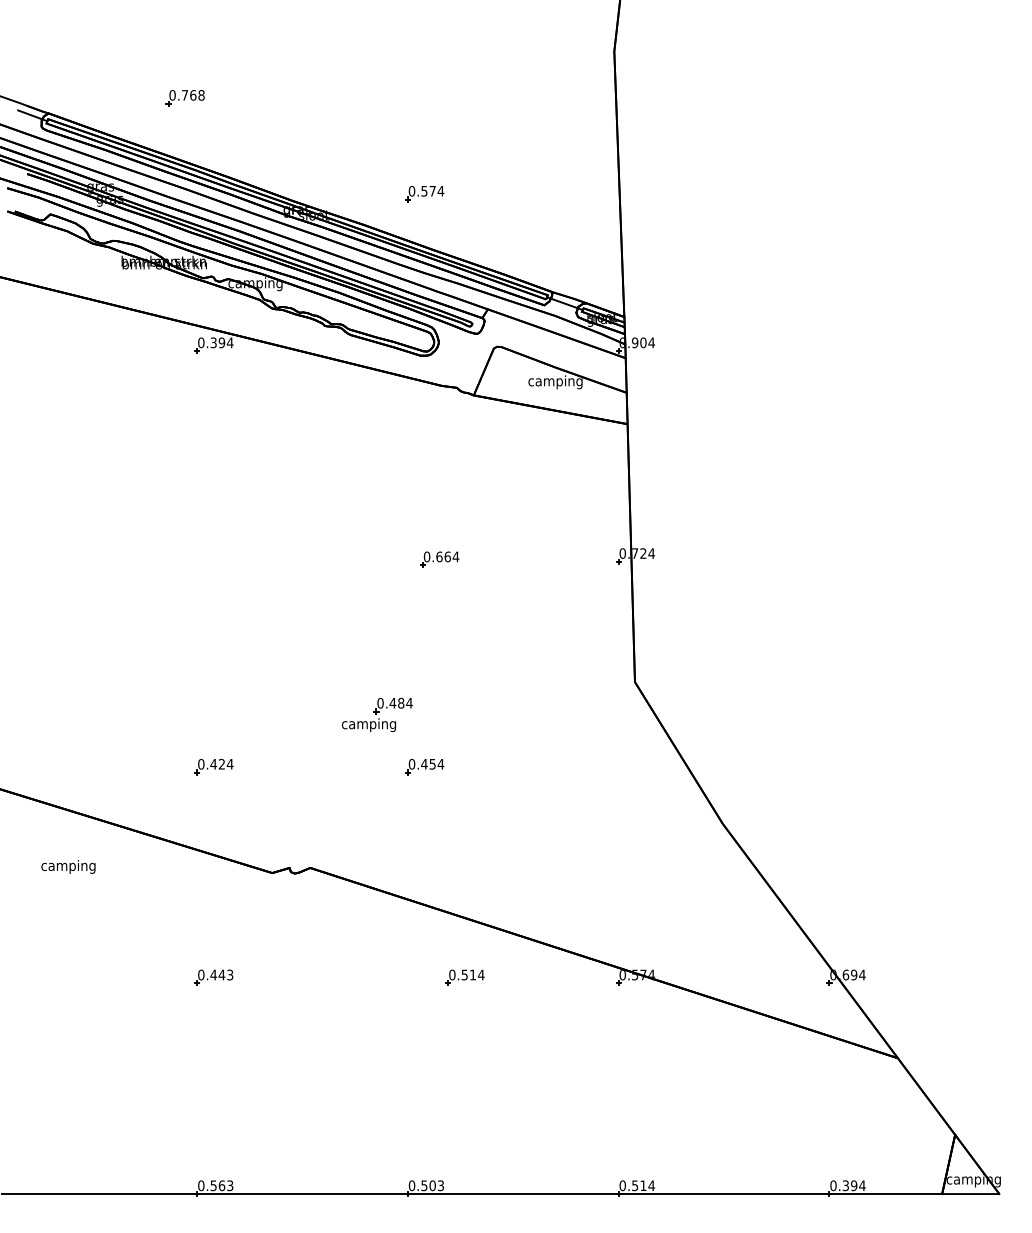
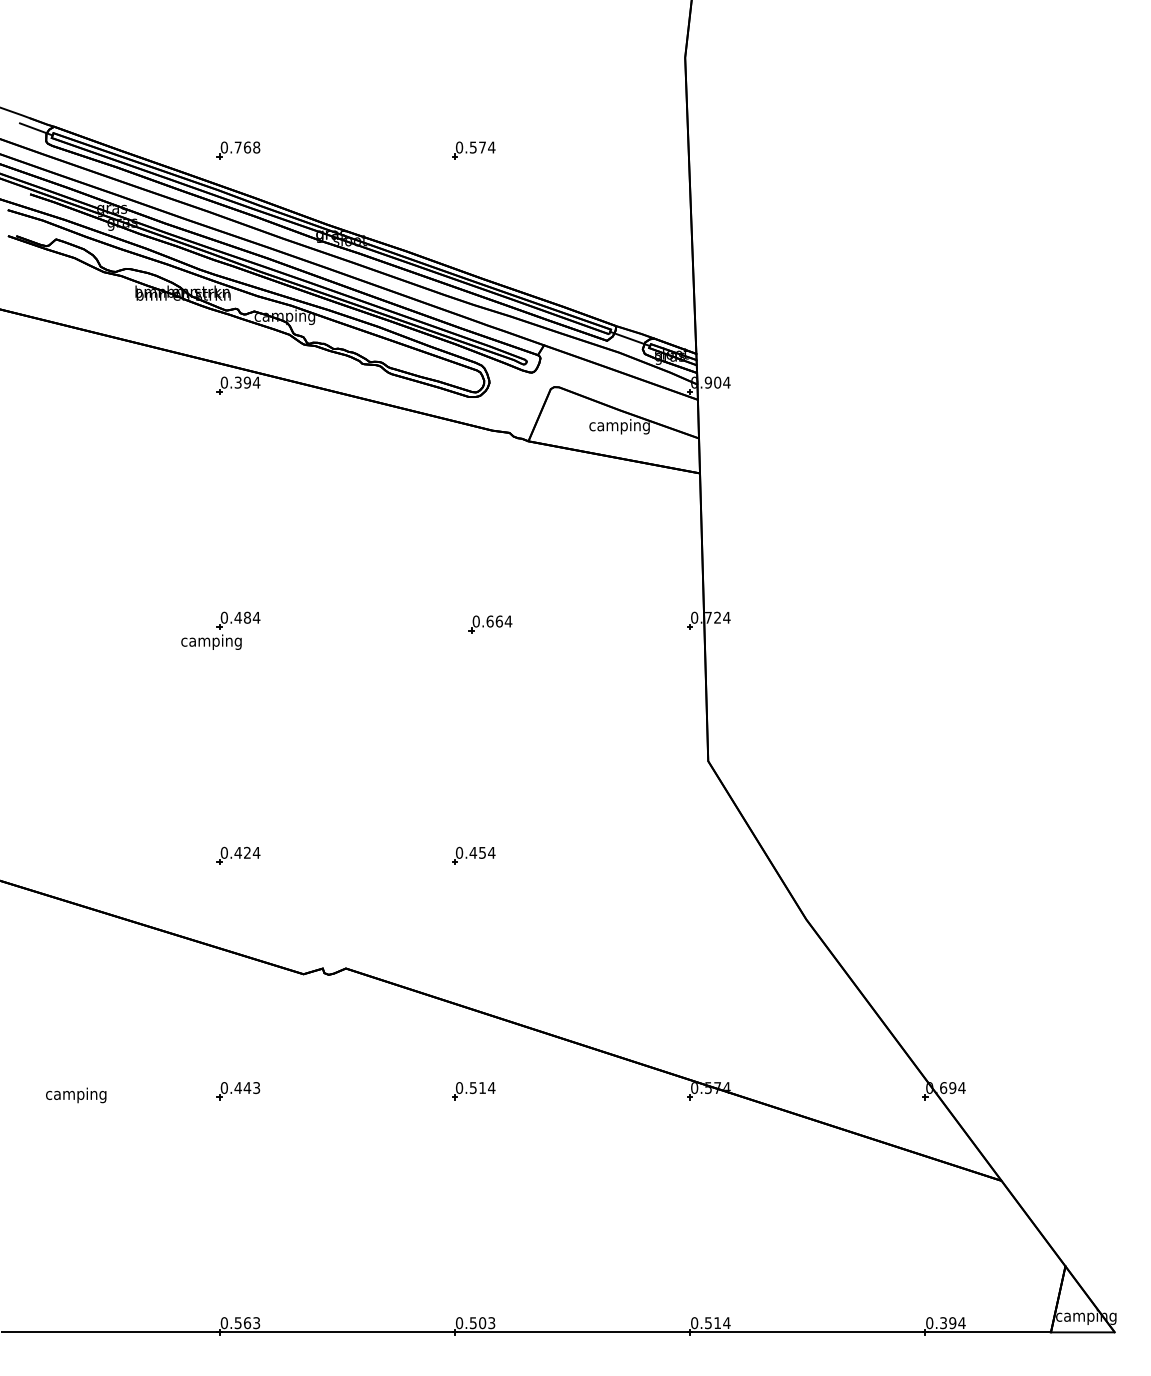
part: (185, 97) -> (238, 150), moved
part: (424, 193) -> (473, 150), moved
part: (377, 714) -> (220, 630), moved
text: (68, 867) -> (76, 1095), moved
part: (464, 978) -> (473, 1091), moved

